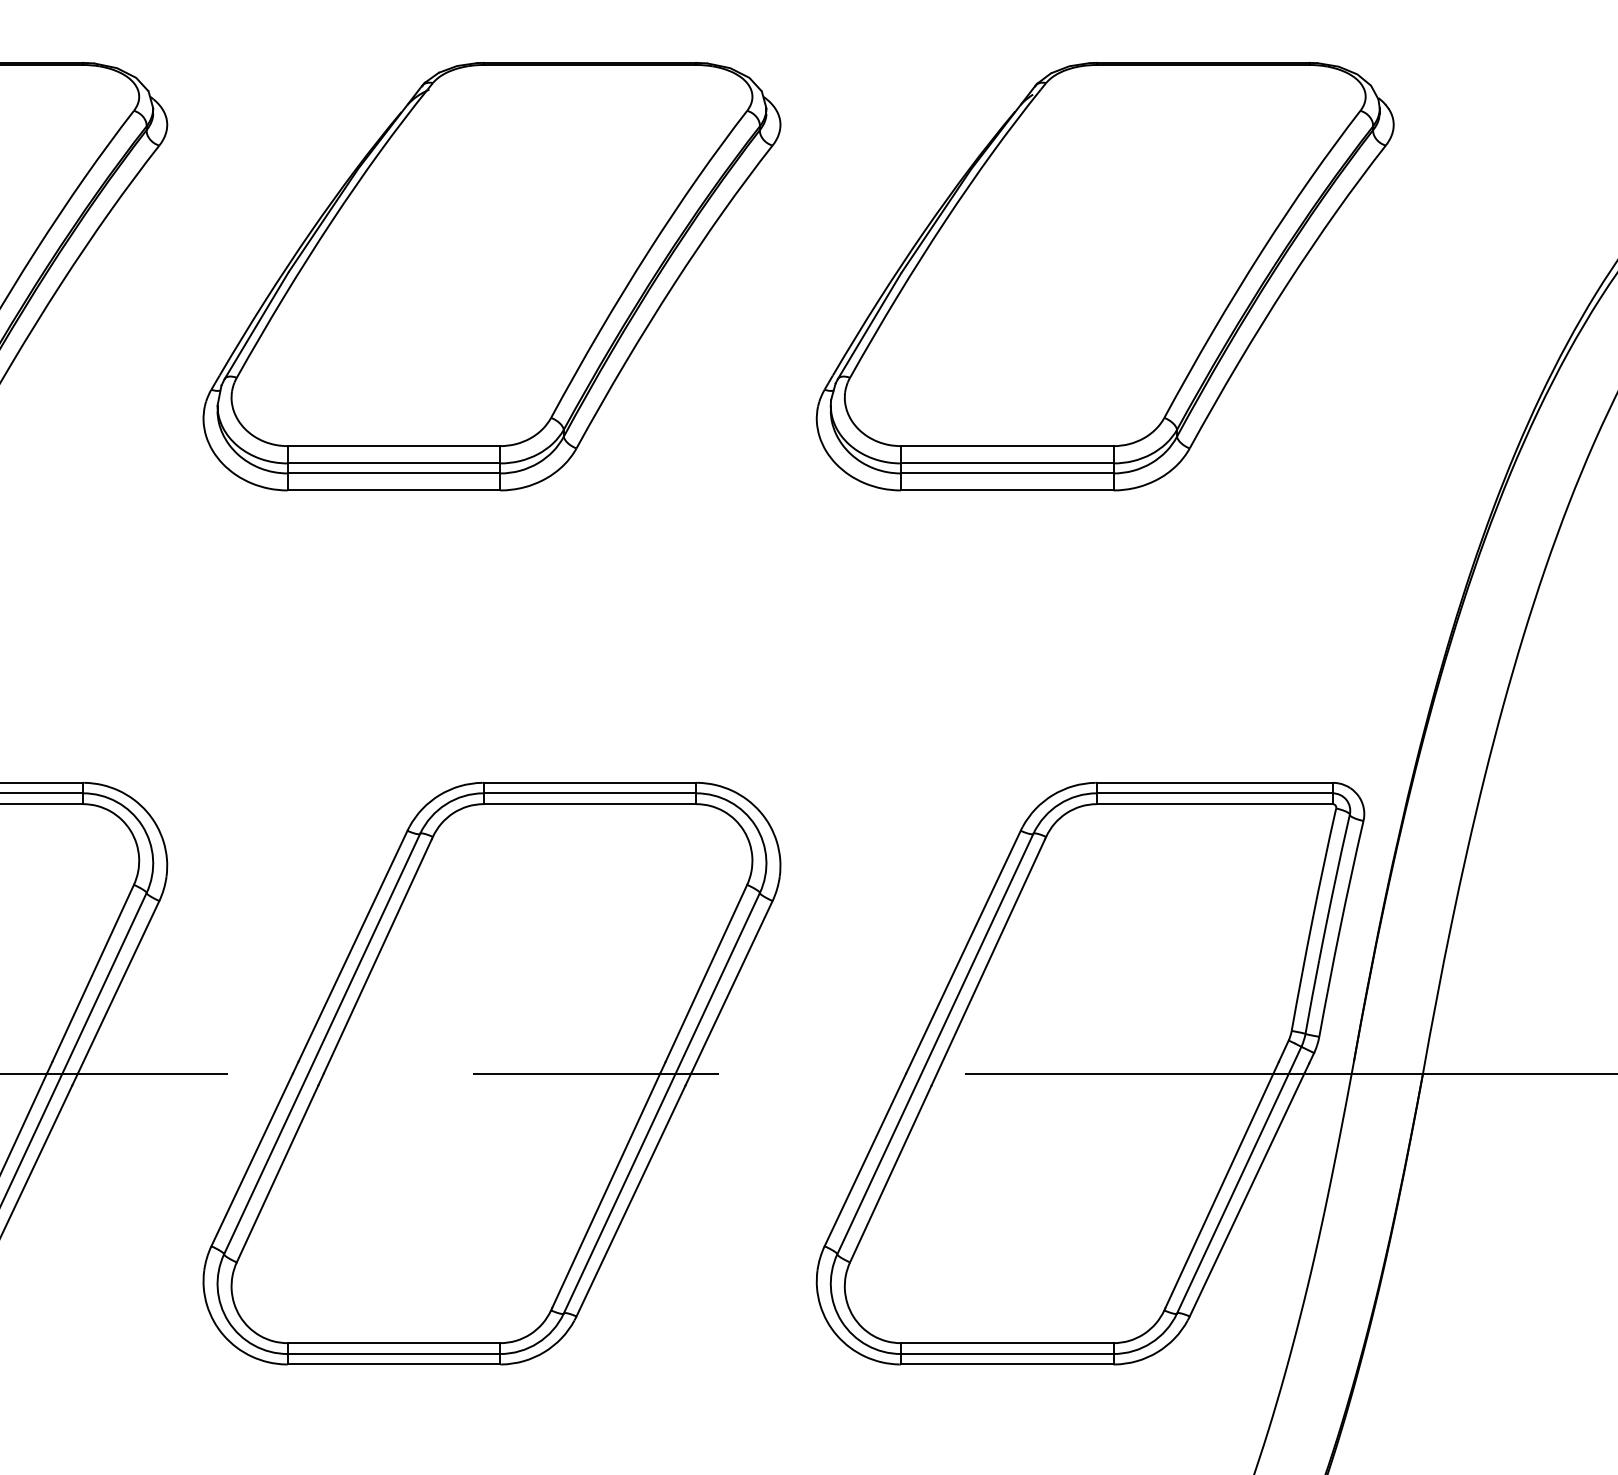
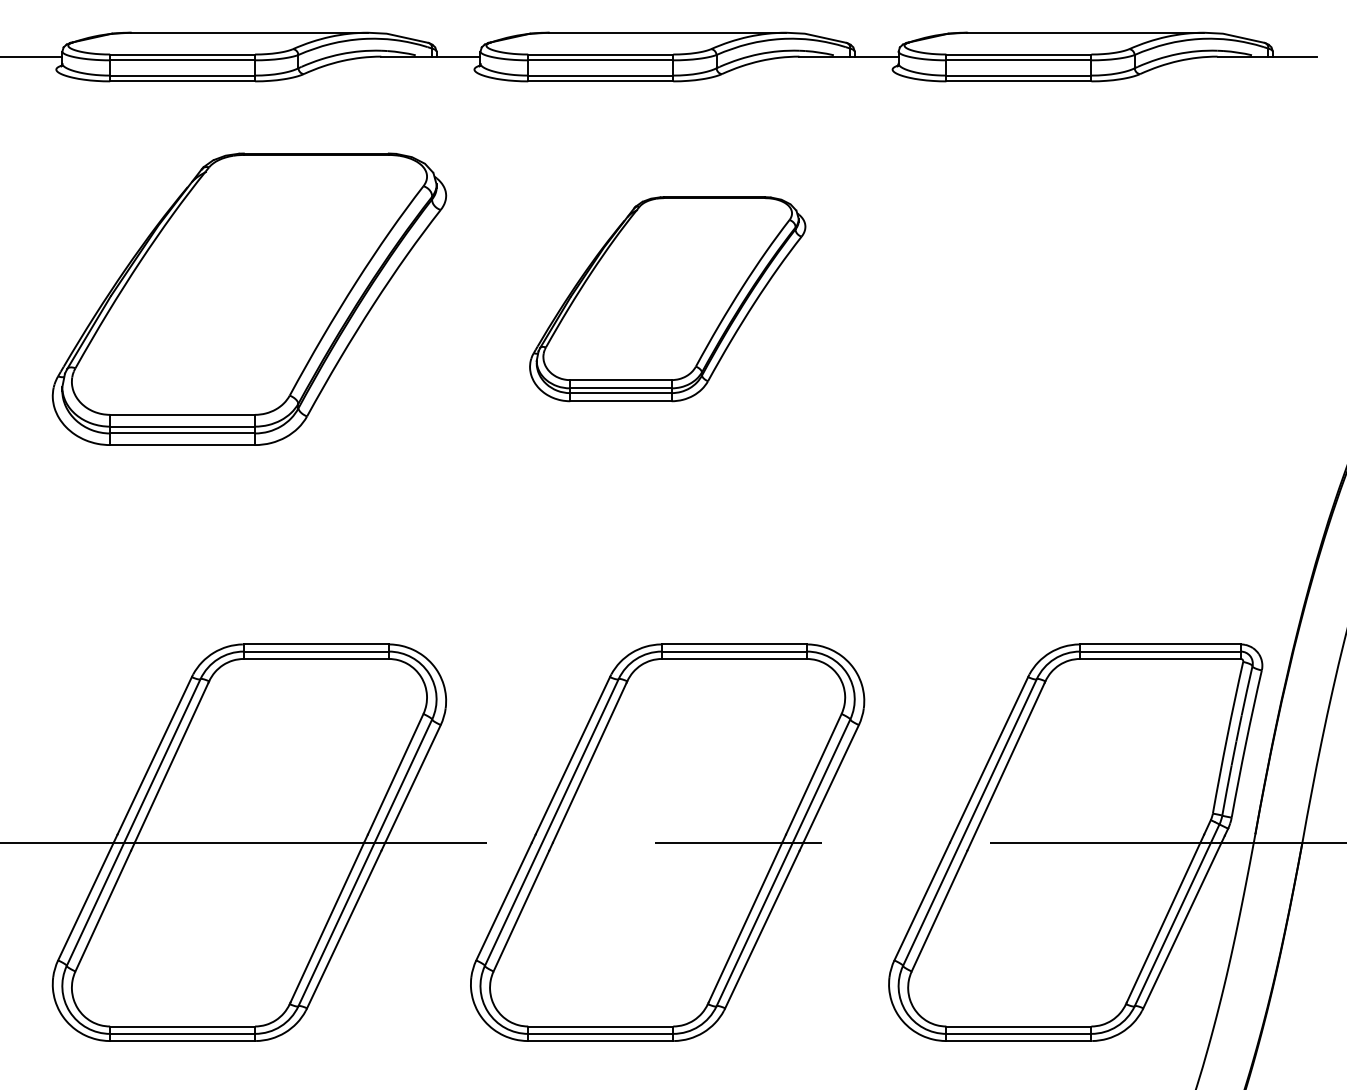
part: (491, 275) -> (667, 298), size x0.7
part: (1104, 275) -> (1085, 298), removed

